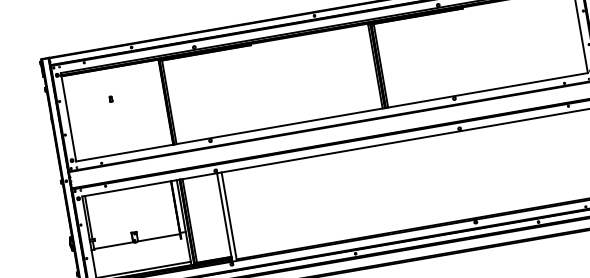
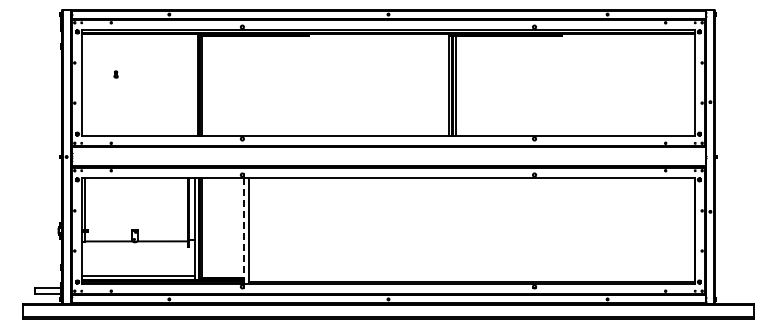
part: (110, 99) -> (115, 74), moved
line: (224, 217) -> (243, 230), solid -> dashed

